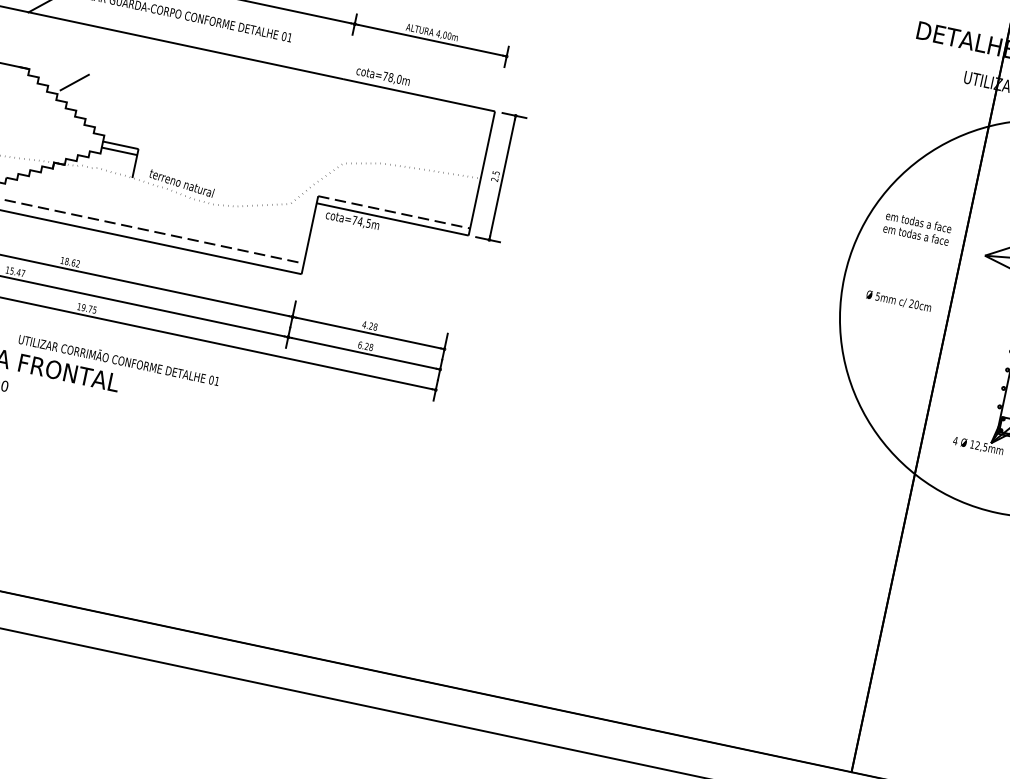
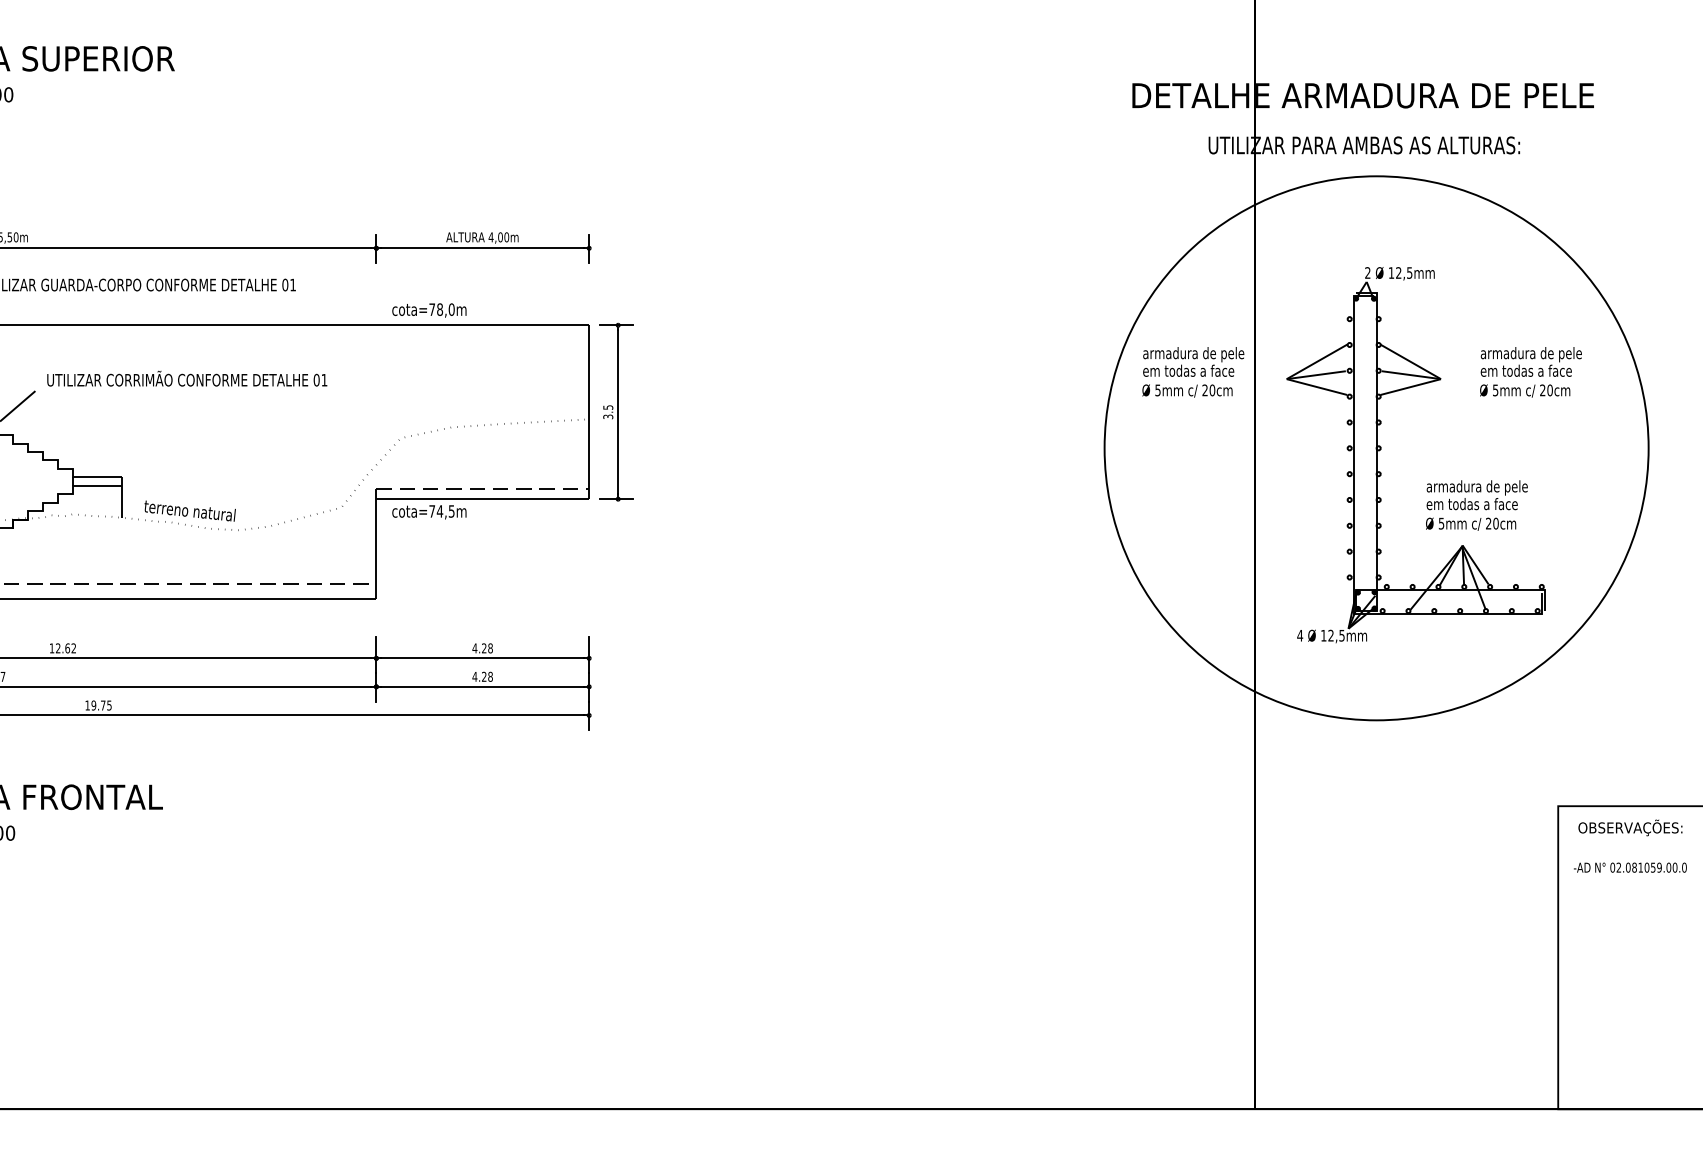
text: (494, 179) -> (608, 416), 2.5 -> 3.5
text: (922, 223) -> (1193, 354), em todas a face -> armadura de pele
text: (66, 261) -> (57, 648), 18.62 -> 12.62
text: (898, 301) -> (1187, 390), moved
text: (359, 344) -> (474, 676), 6.28 -> 4.28
text: (119, 359) -> (187, 378), moved

